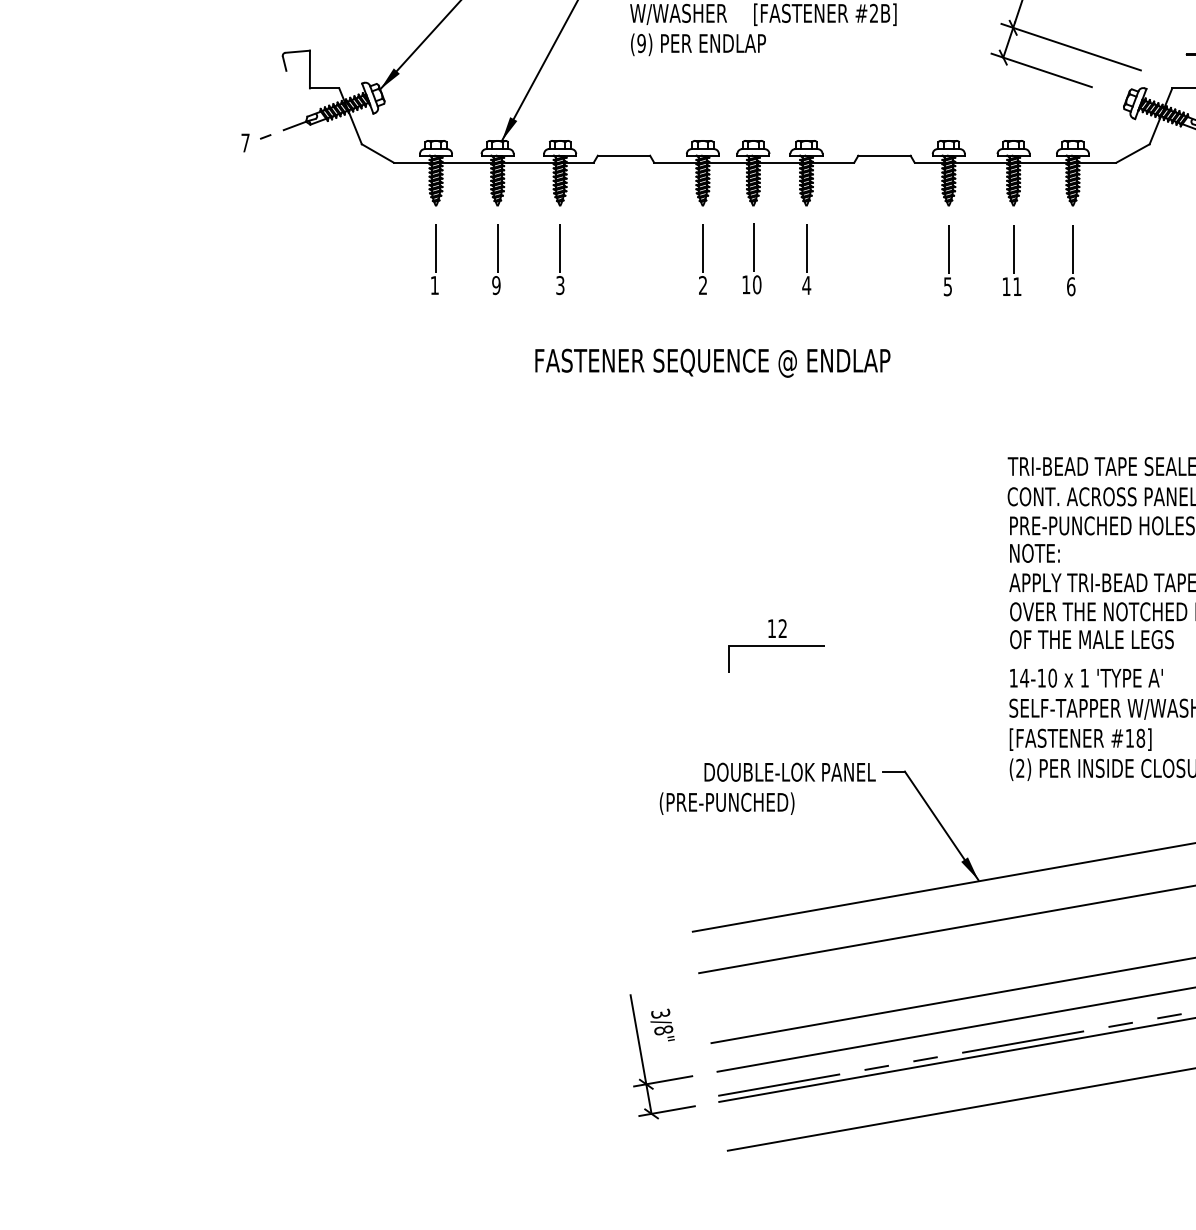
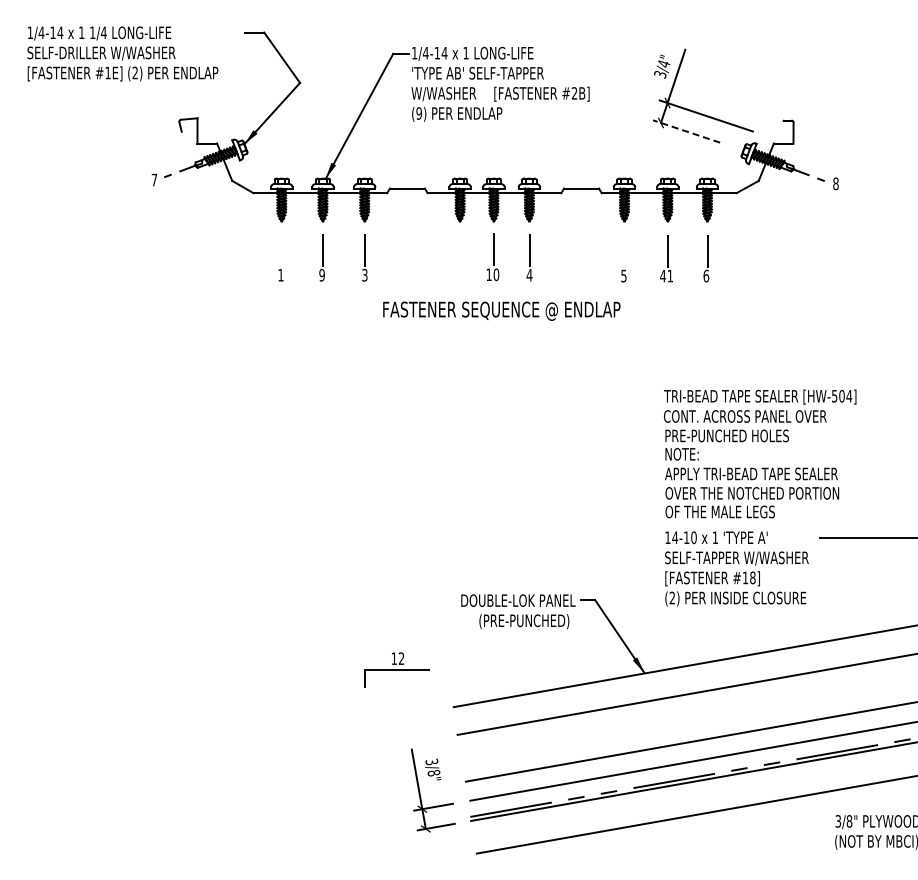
line: (1041, 70) -> (686, 131), solid -> dashed
line: (435, 246) -> (281, 249), removed
line: (948, 248) -> (624, 250), removed
part: (701, 258) -> (459, 257), removed
text: (1007, 287) -> (663, 276), 11 -> 41
text: (712, 362) -> (501, 310), moved
part: (775, 644) -> (396, 669), moved
text: (727, 803) -> (524, 621), moved

